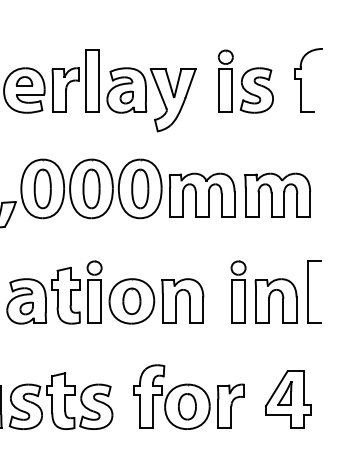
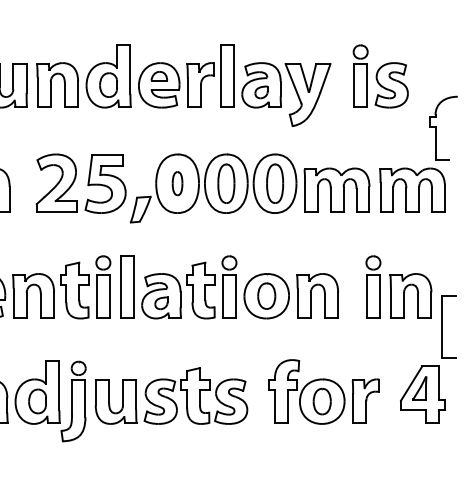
part: (301, 79) -> (436, 127), moved
part: (42, 188) -> (177, 183), size x0.6
part: (313, 291) -> (448, 326), moved

